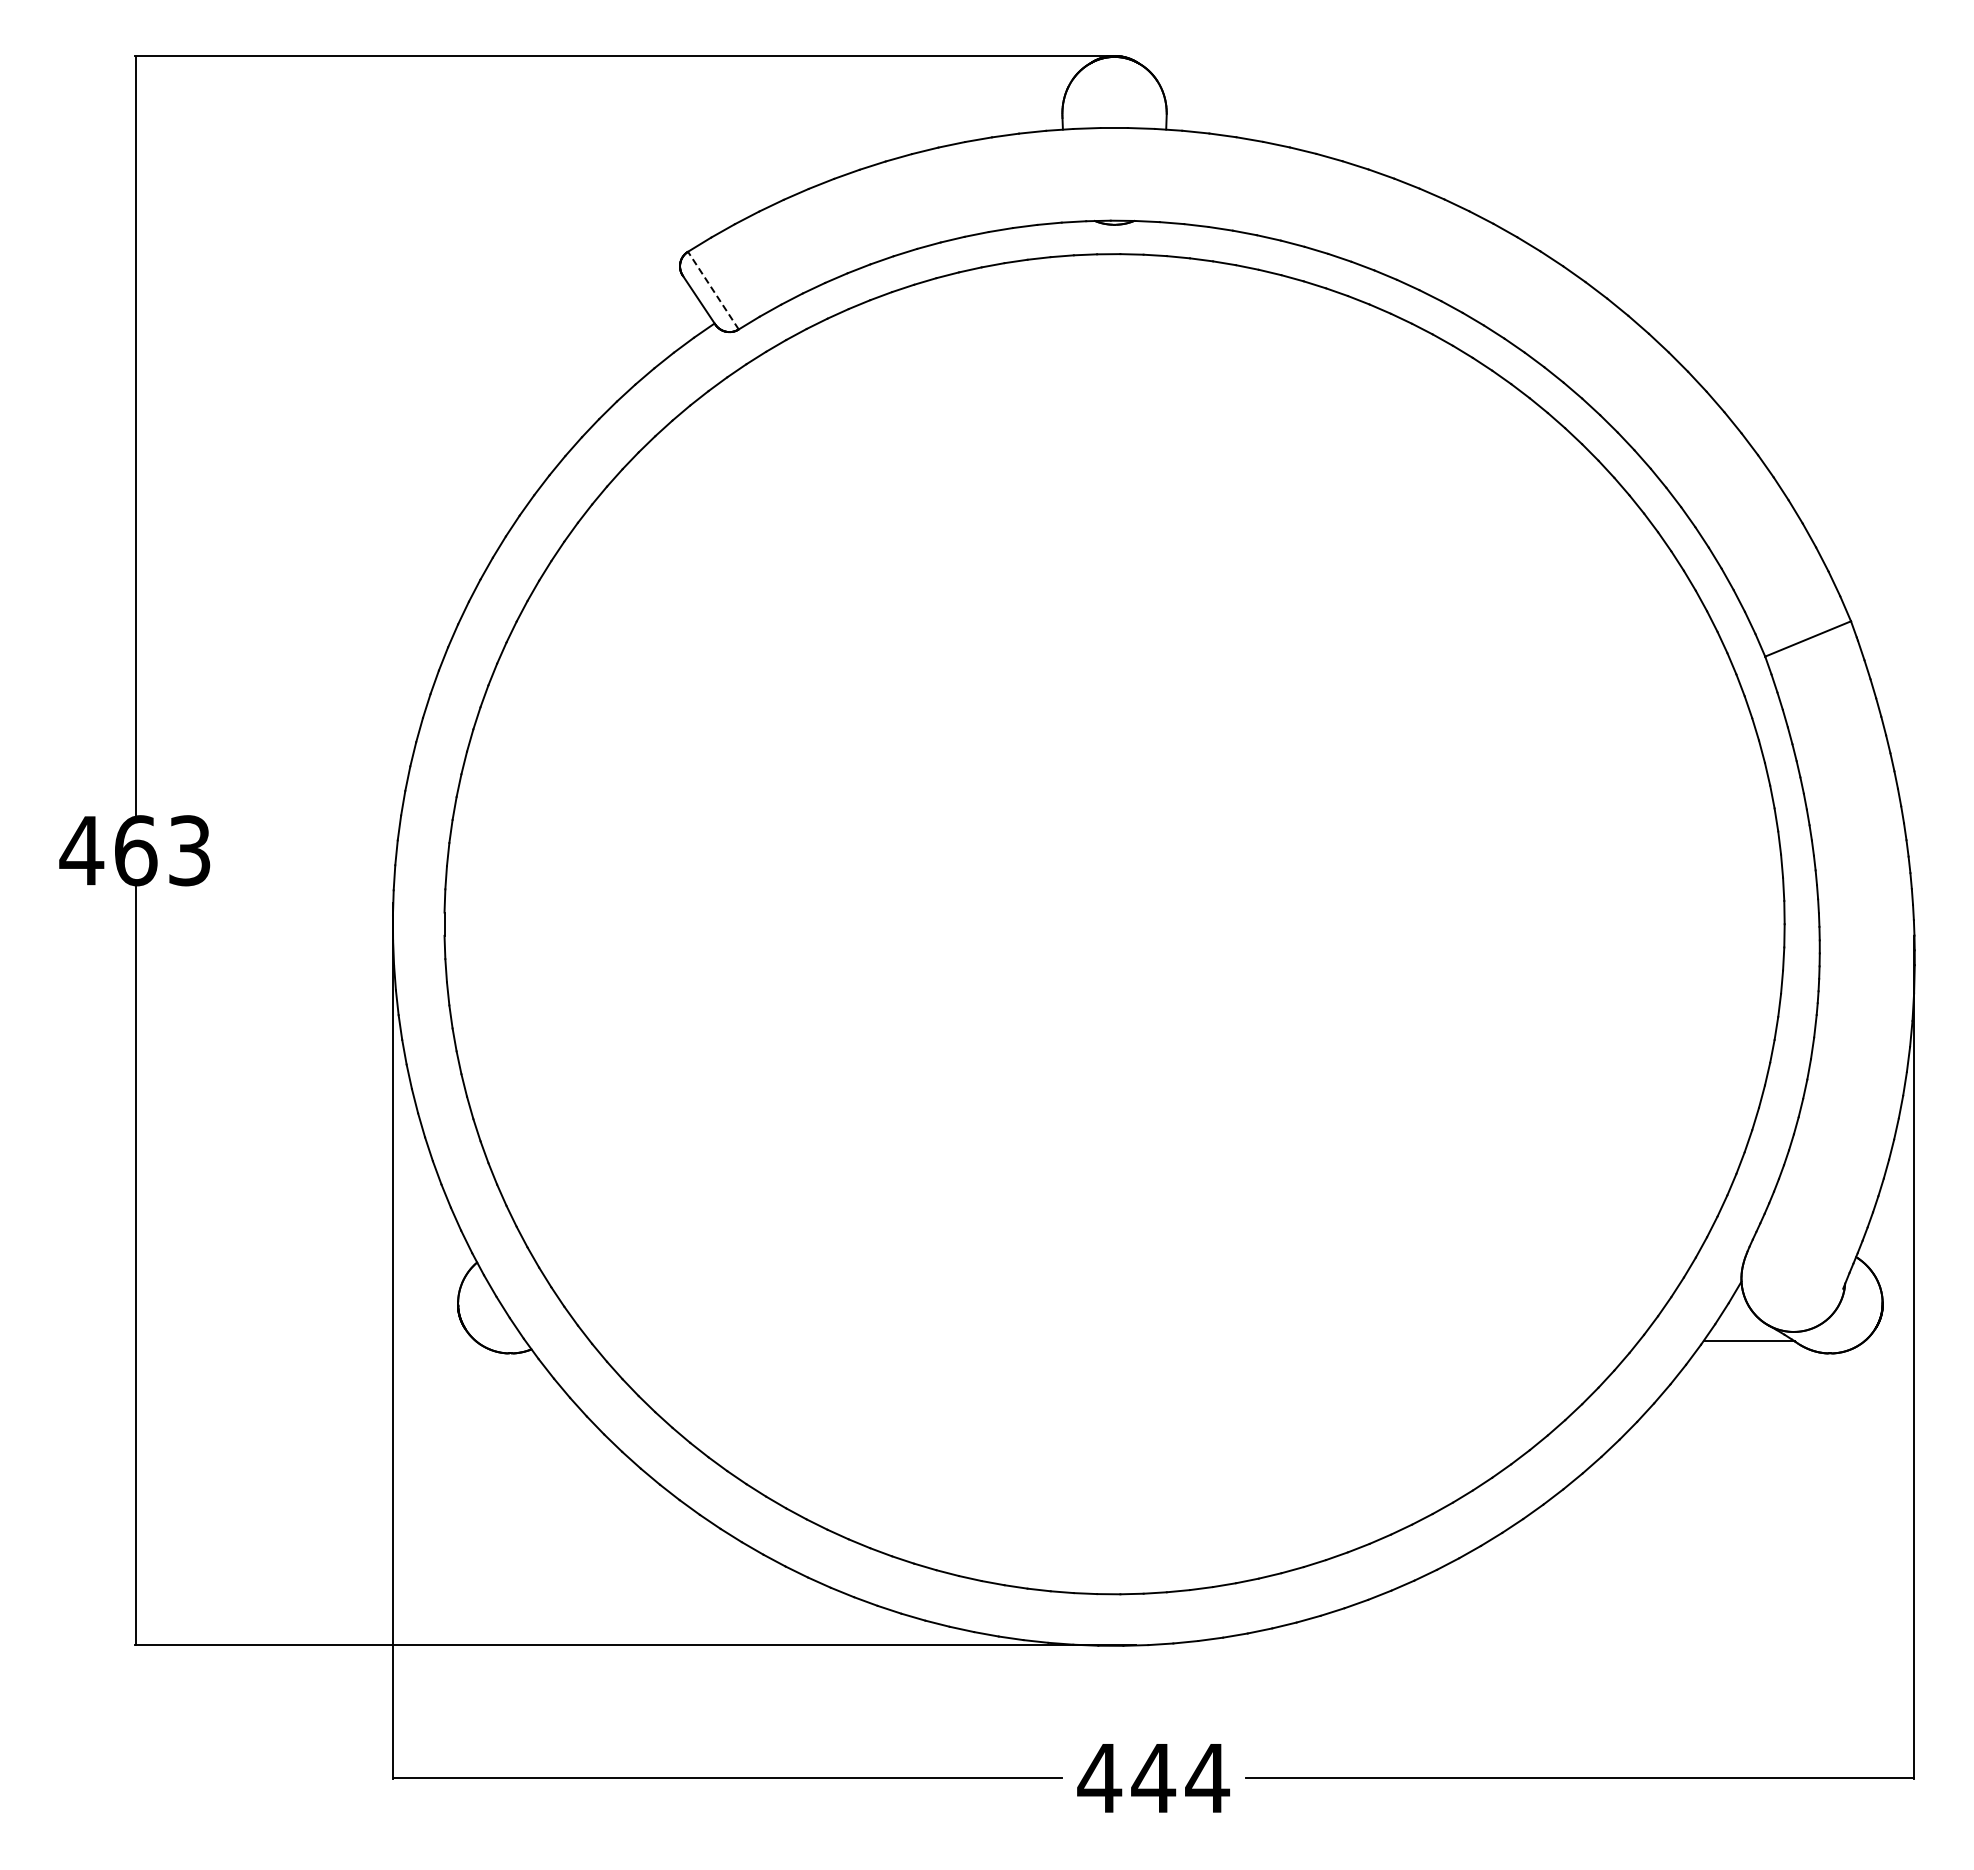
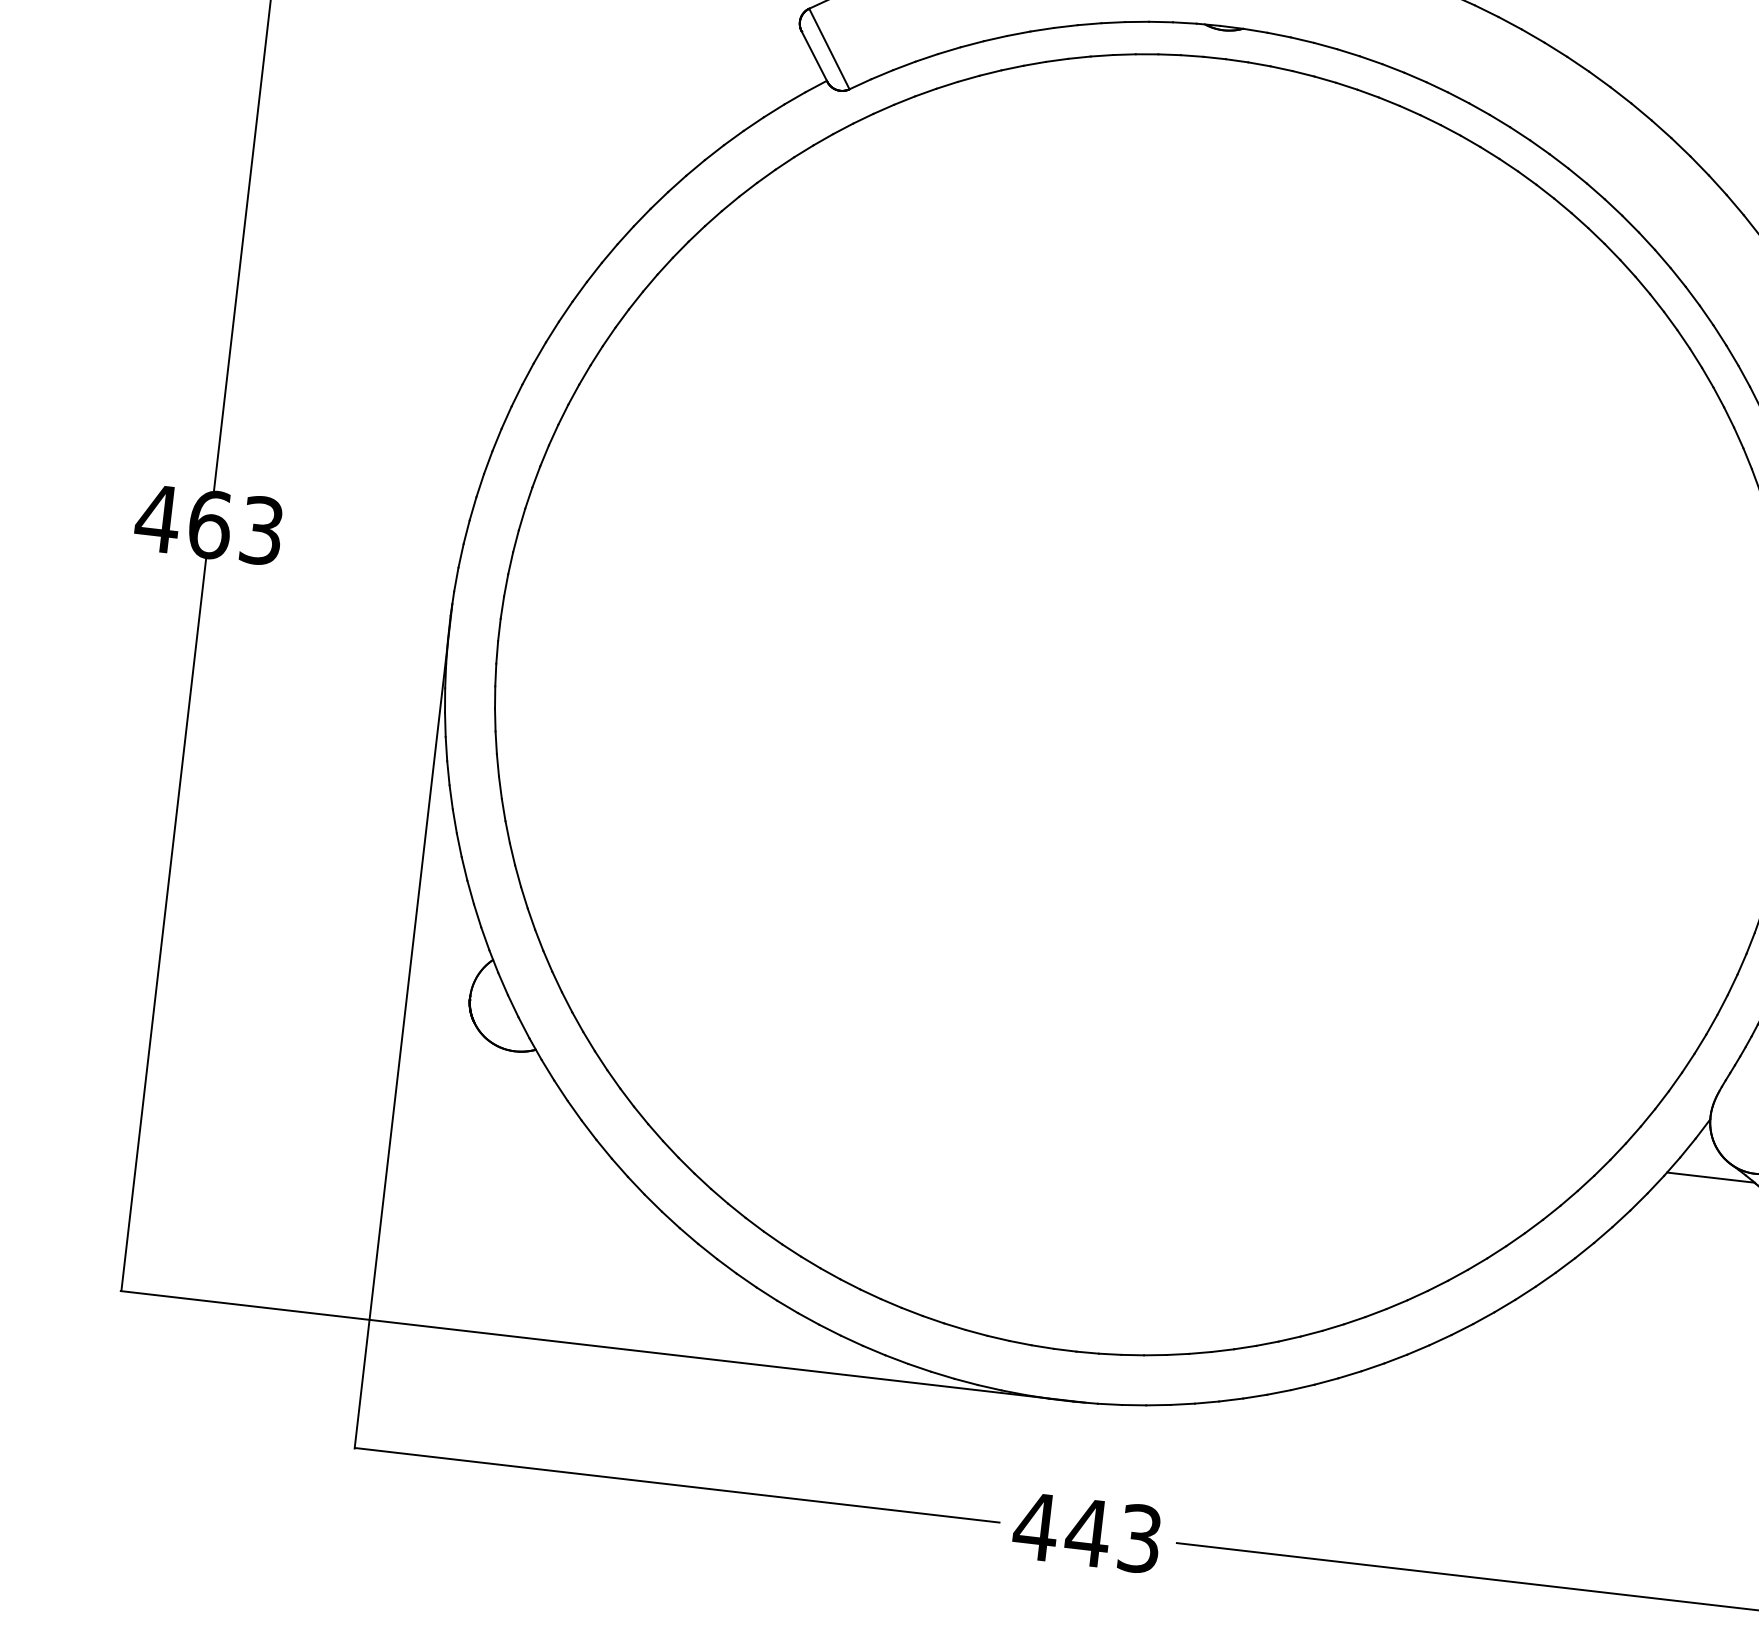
line: (713, 290) -> (829, 48), dashed -> solid
text: (1207, 1777) -> (1139, 1538), 444 -> 443

